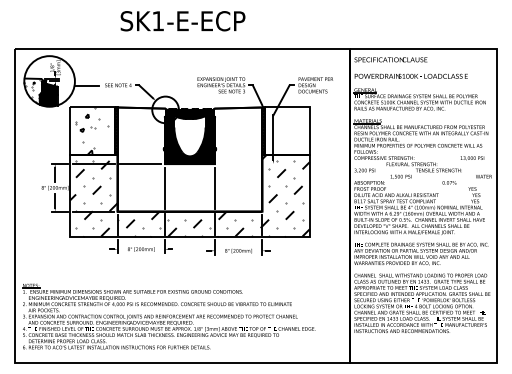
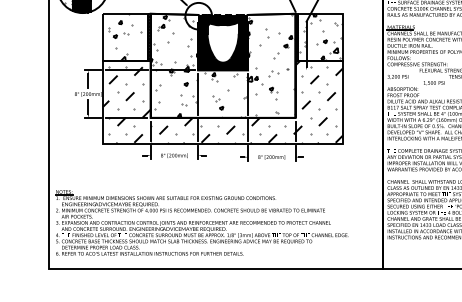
hatch: (287, 130) -> (320, 36), added
hatch: (189, 159) -> (222, 65), added

